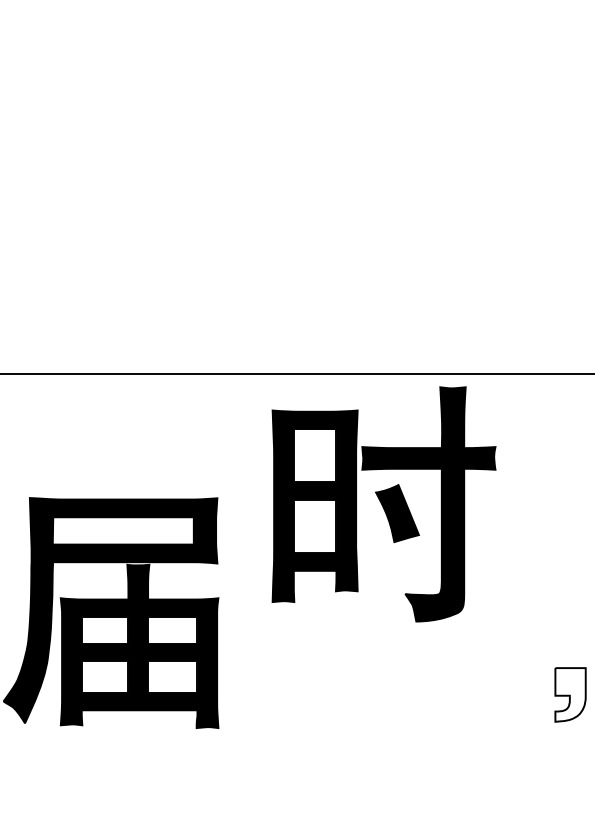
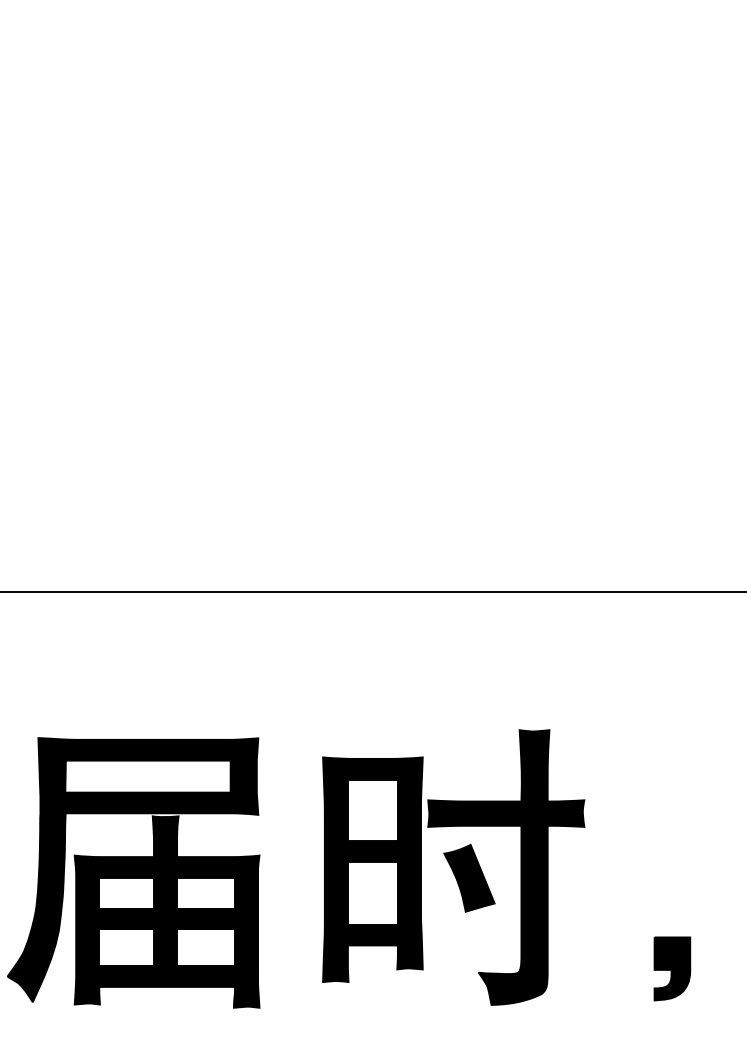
part: (383, 504) -> (453, 867), moved
fill: (570, 694) -> (672, 968), added

